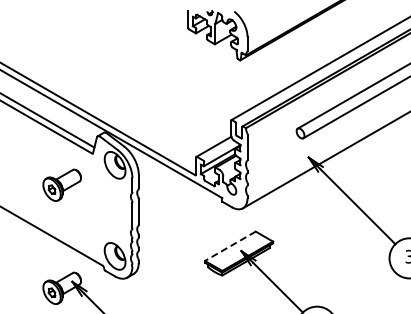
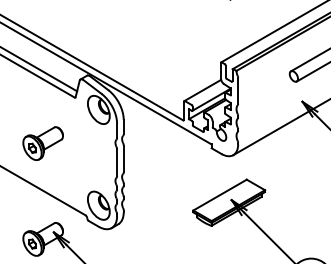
part: (61, 184) -> (42, 142), moved
line: (229, 246) -> (219, 195), dashed -> solid

